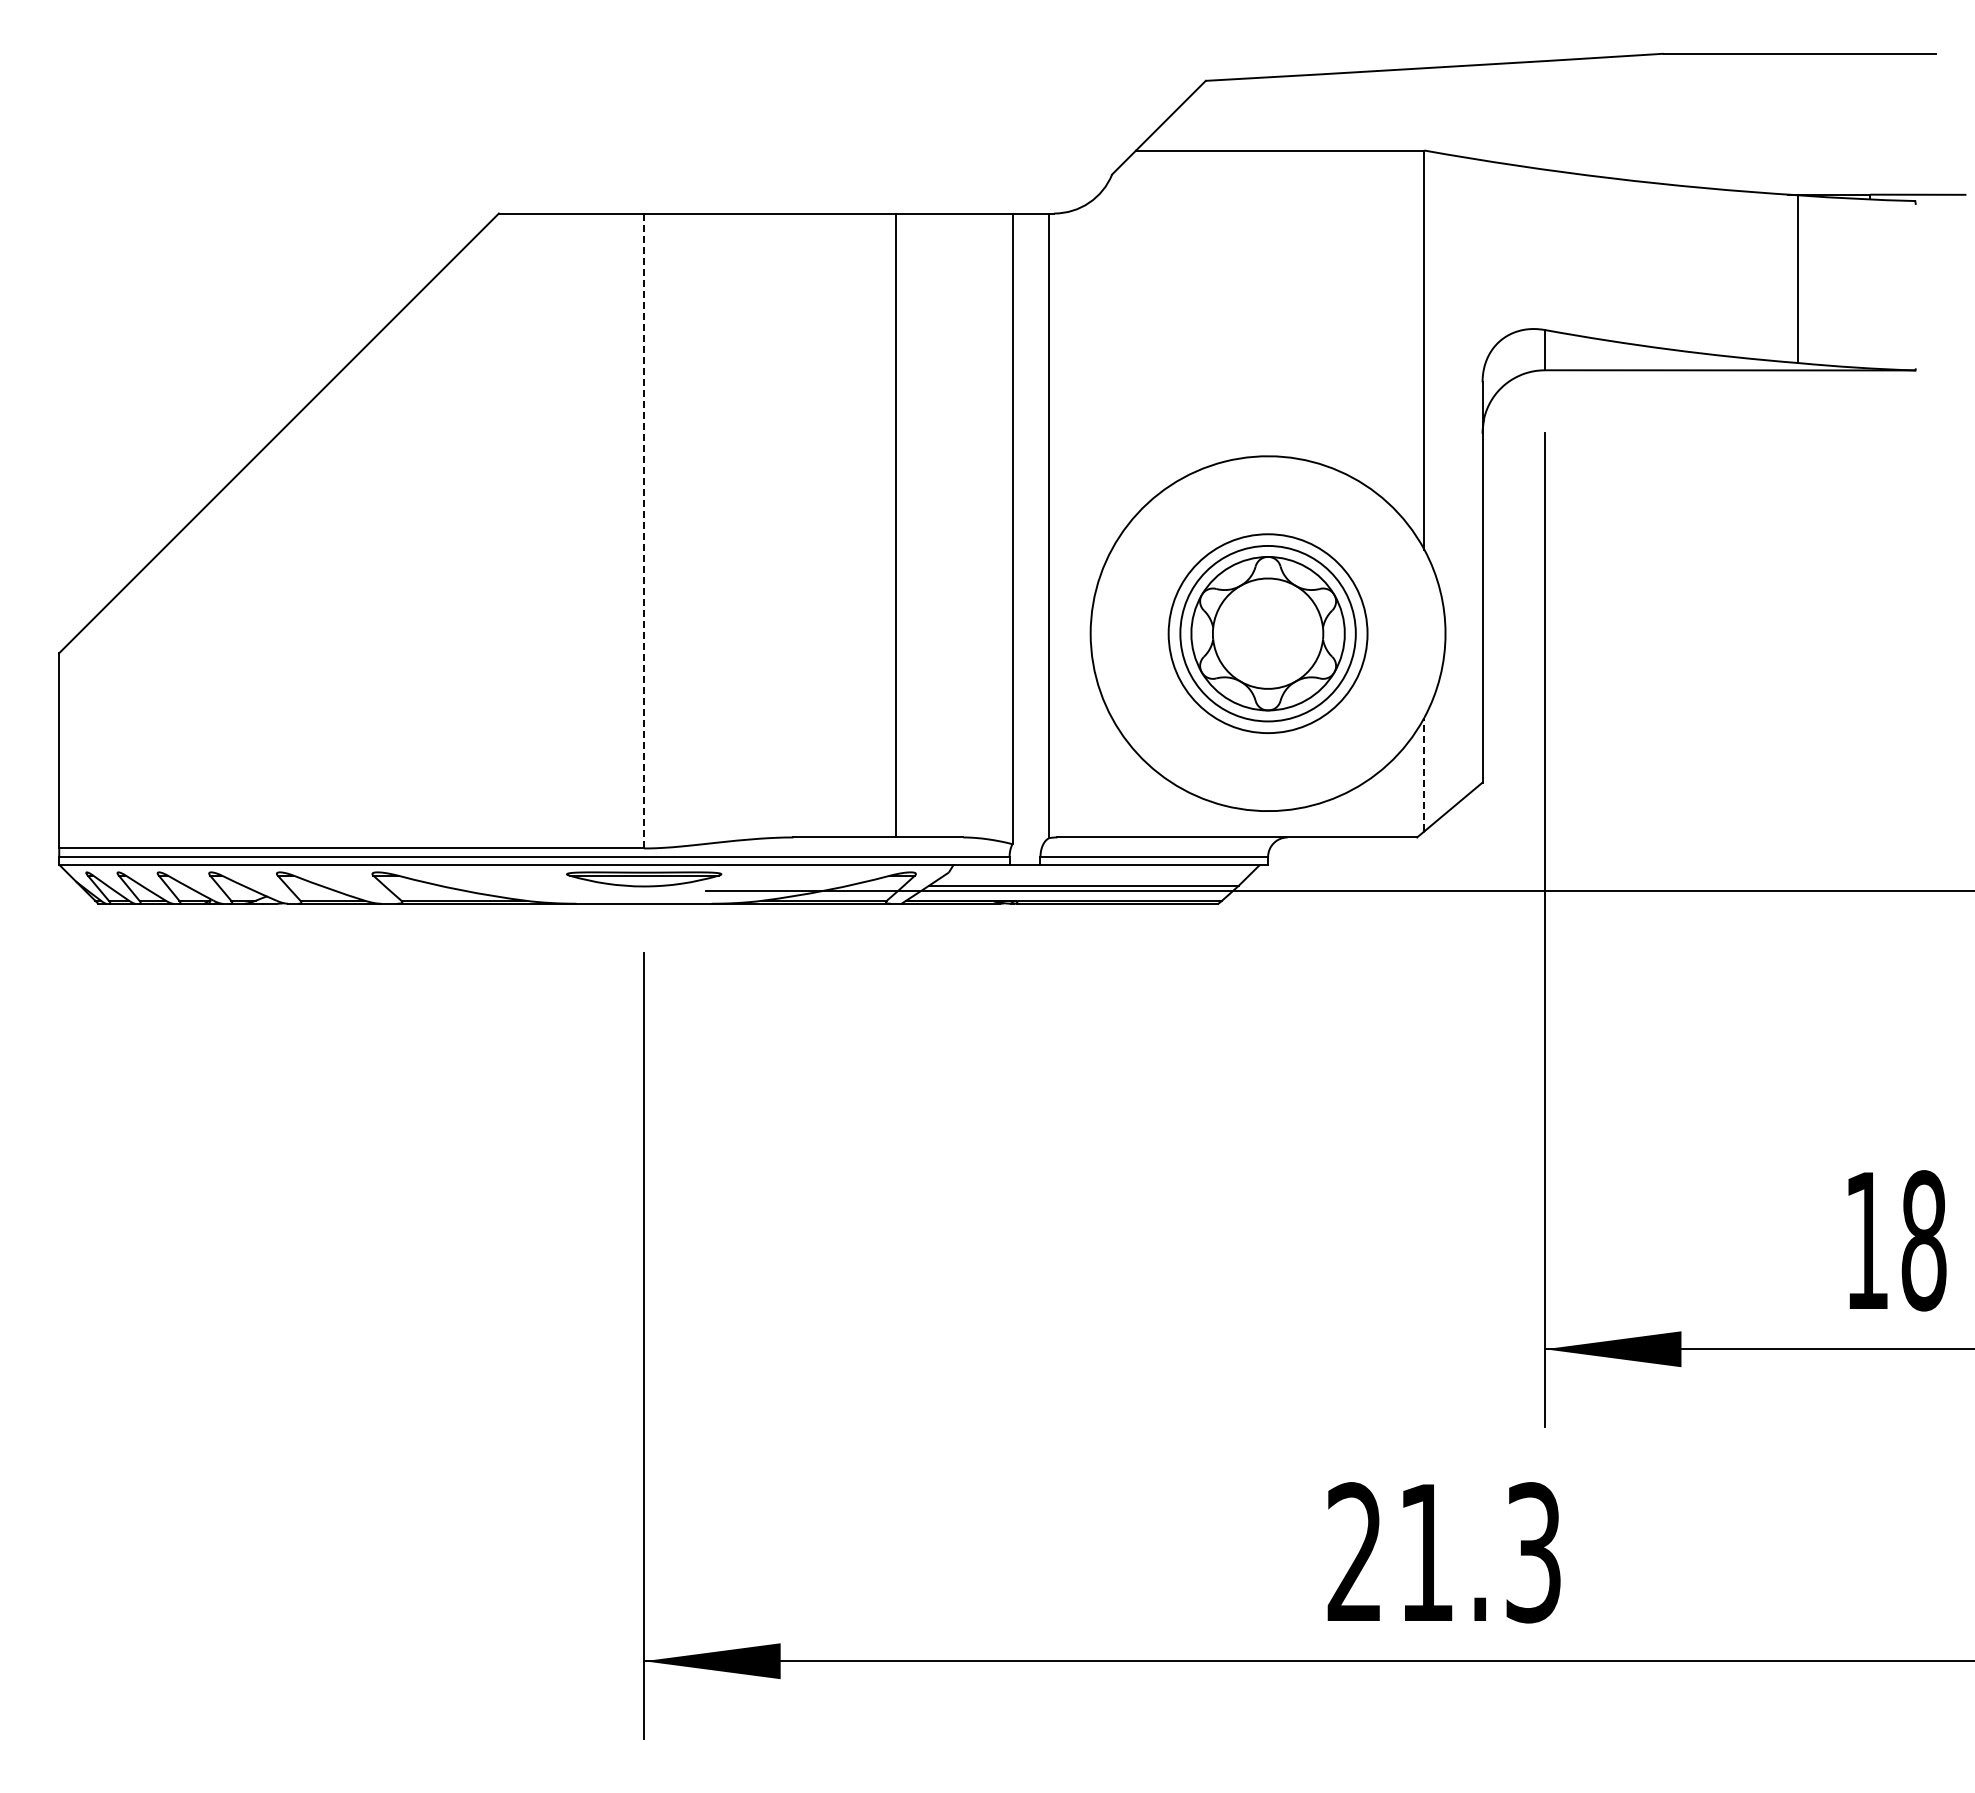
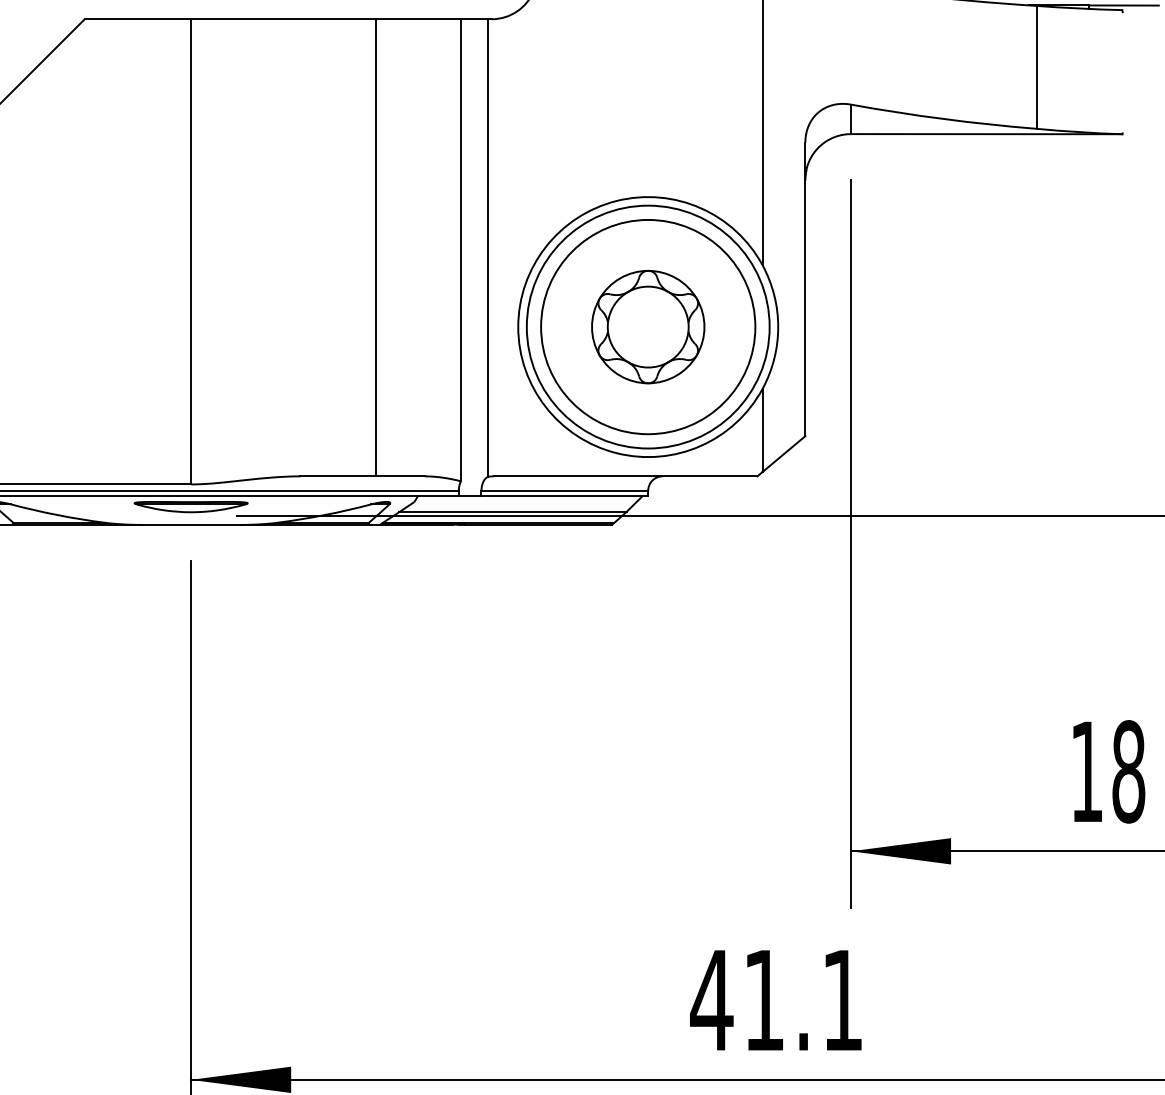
line: (644, 531) -> (191, 252), dashed -> solid
circle: (1267, 633) -> (647, 326), size x1.67
circle: (1267, 633) -> (647, 326), size x1.67
line: (1424, 774) -> (762, 430), dashed -> solid
text: (1442, 1552) -> (776, 1000), 21.3 -> 41.1

